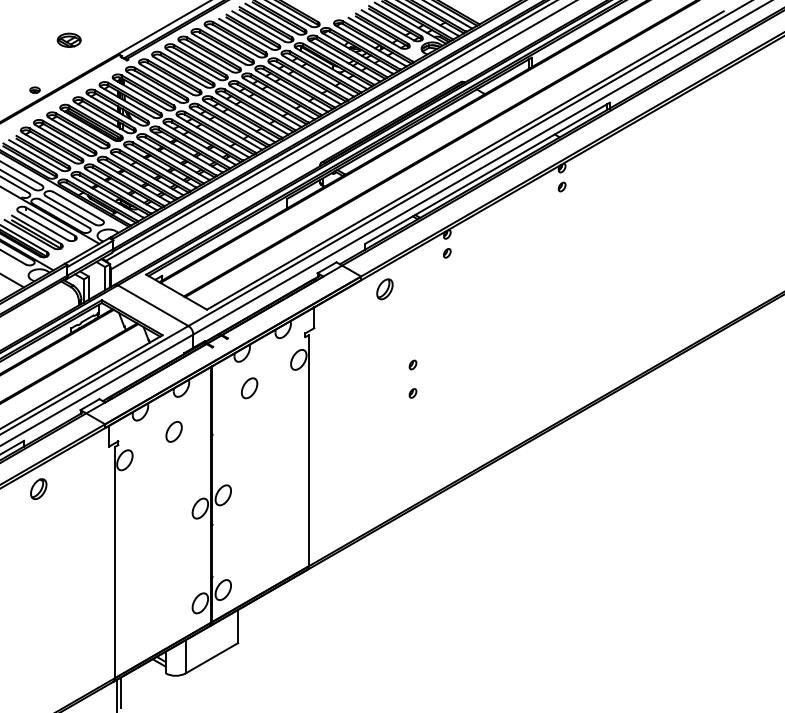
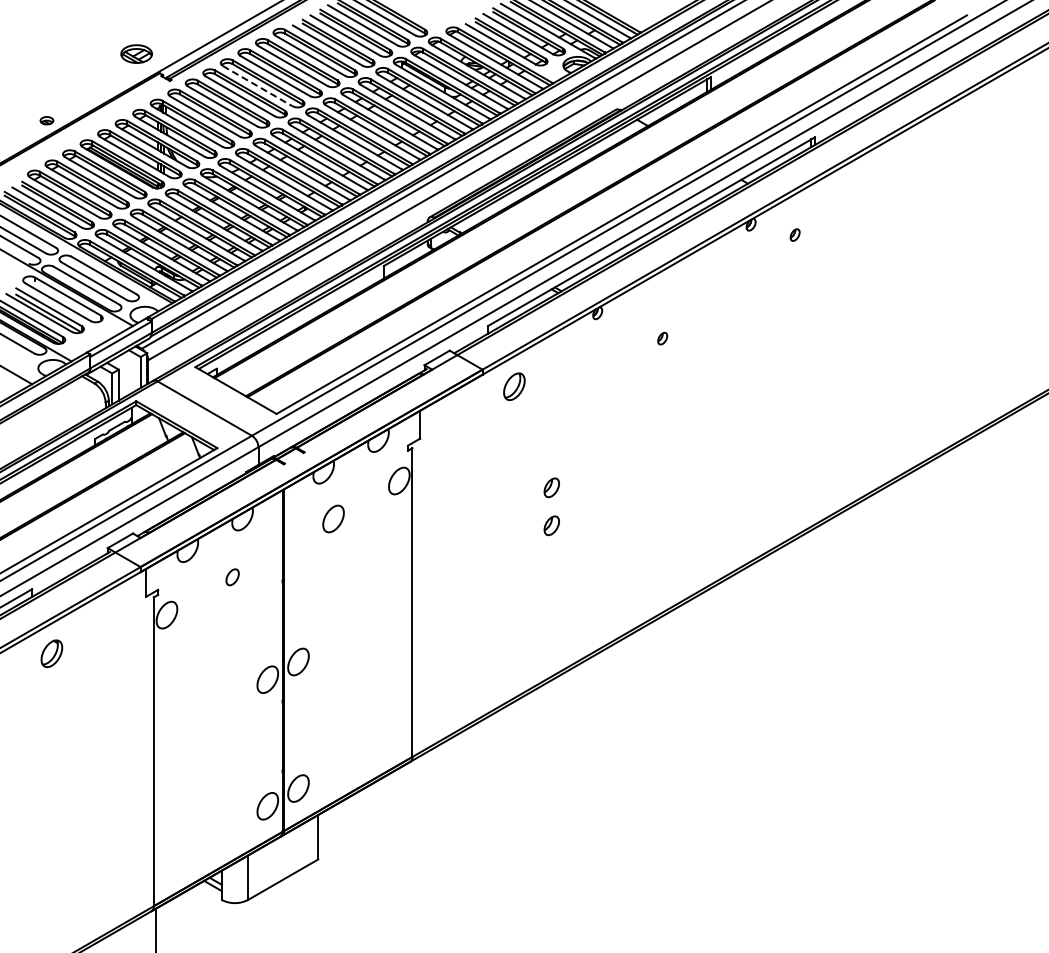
part: (69, 39) -> (136, 53), moved
line: (193, 64) -> (258, 86), solid -> dashed
part: (561, 186) -> (794, 234), moved
part: (447, 253) -> (662, 338), moved
part: (412, 364) -> (551, 487), size x1.6
part: (412, 393) -> (551, 525), size x1.6
part: (173, 432) -> (232, 577), size x0.6
line: (120, 692) -> (161, 925), removed

